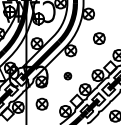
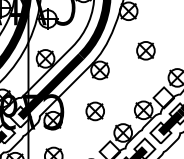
part: (67, 75) -> (94, 110), size x1.67

